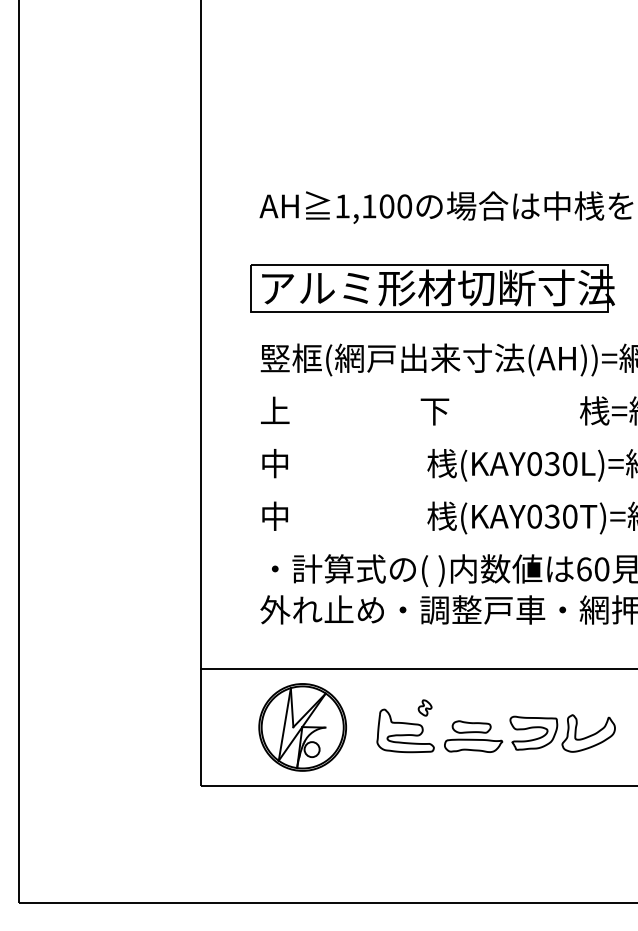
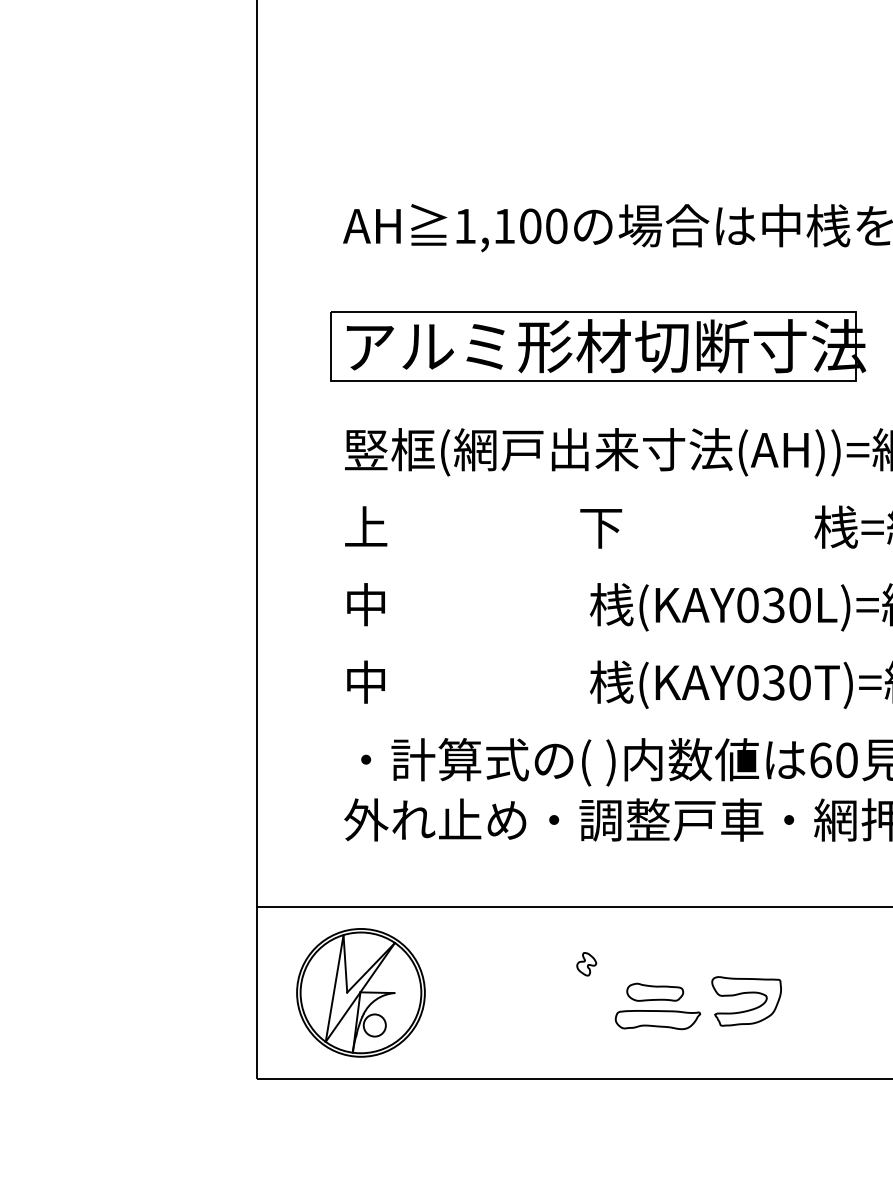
part: (302, 727) -> (360, 992), moved
part: (588, 733) -> (827, 1001), removed
curve: (405, 734) -> (557, 1003), removed

